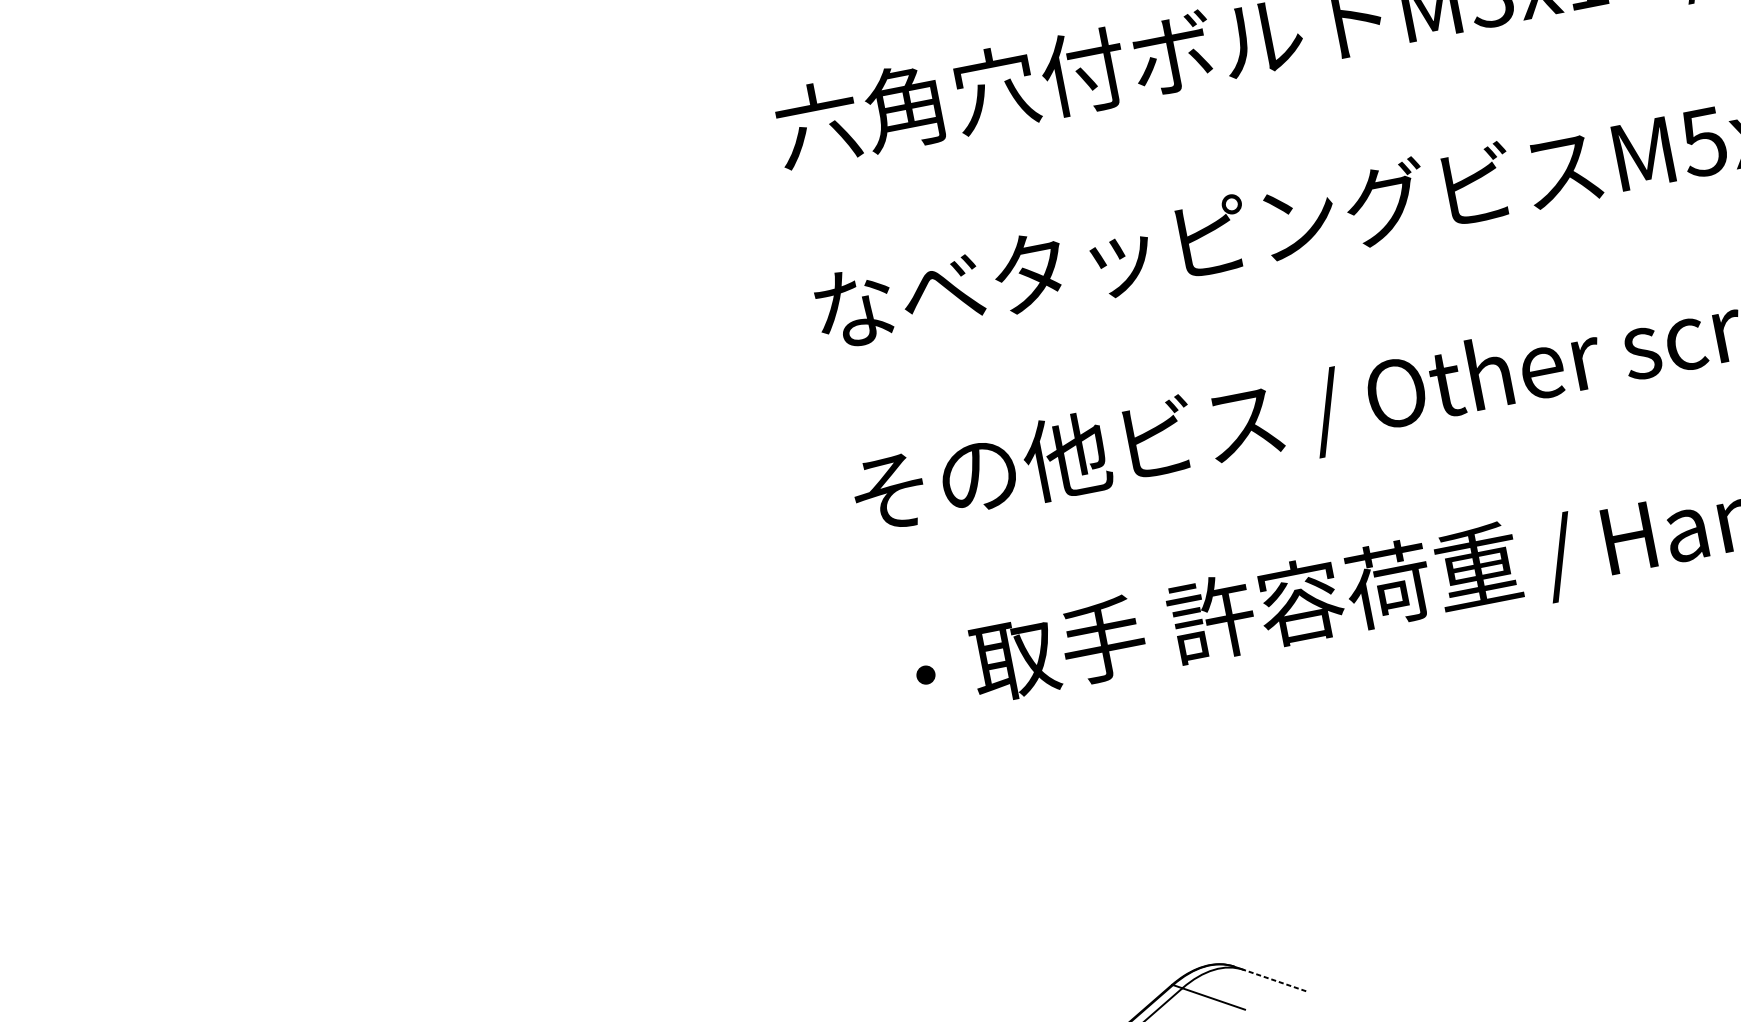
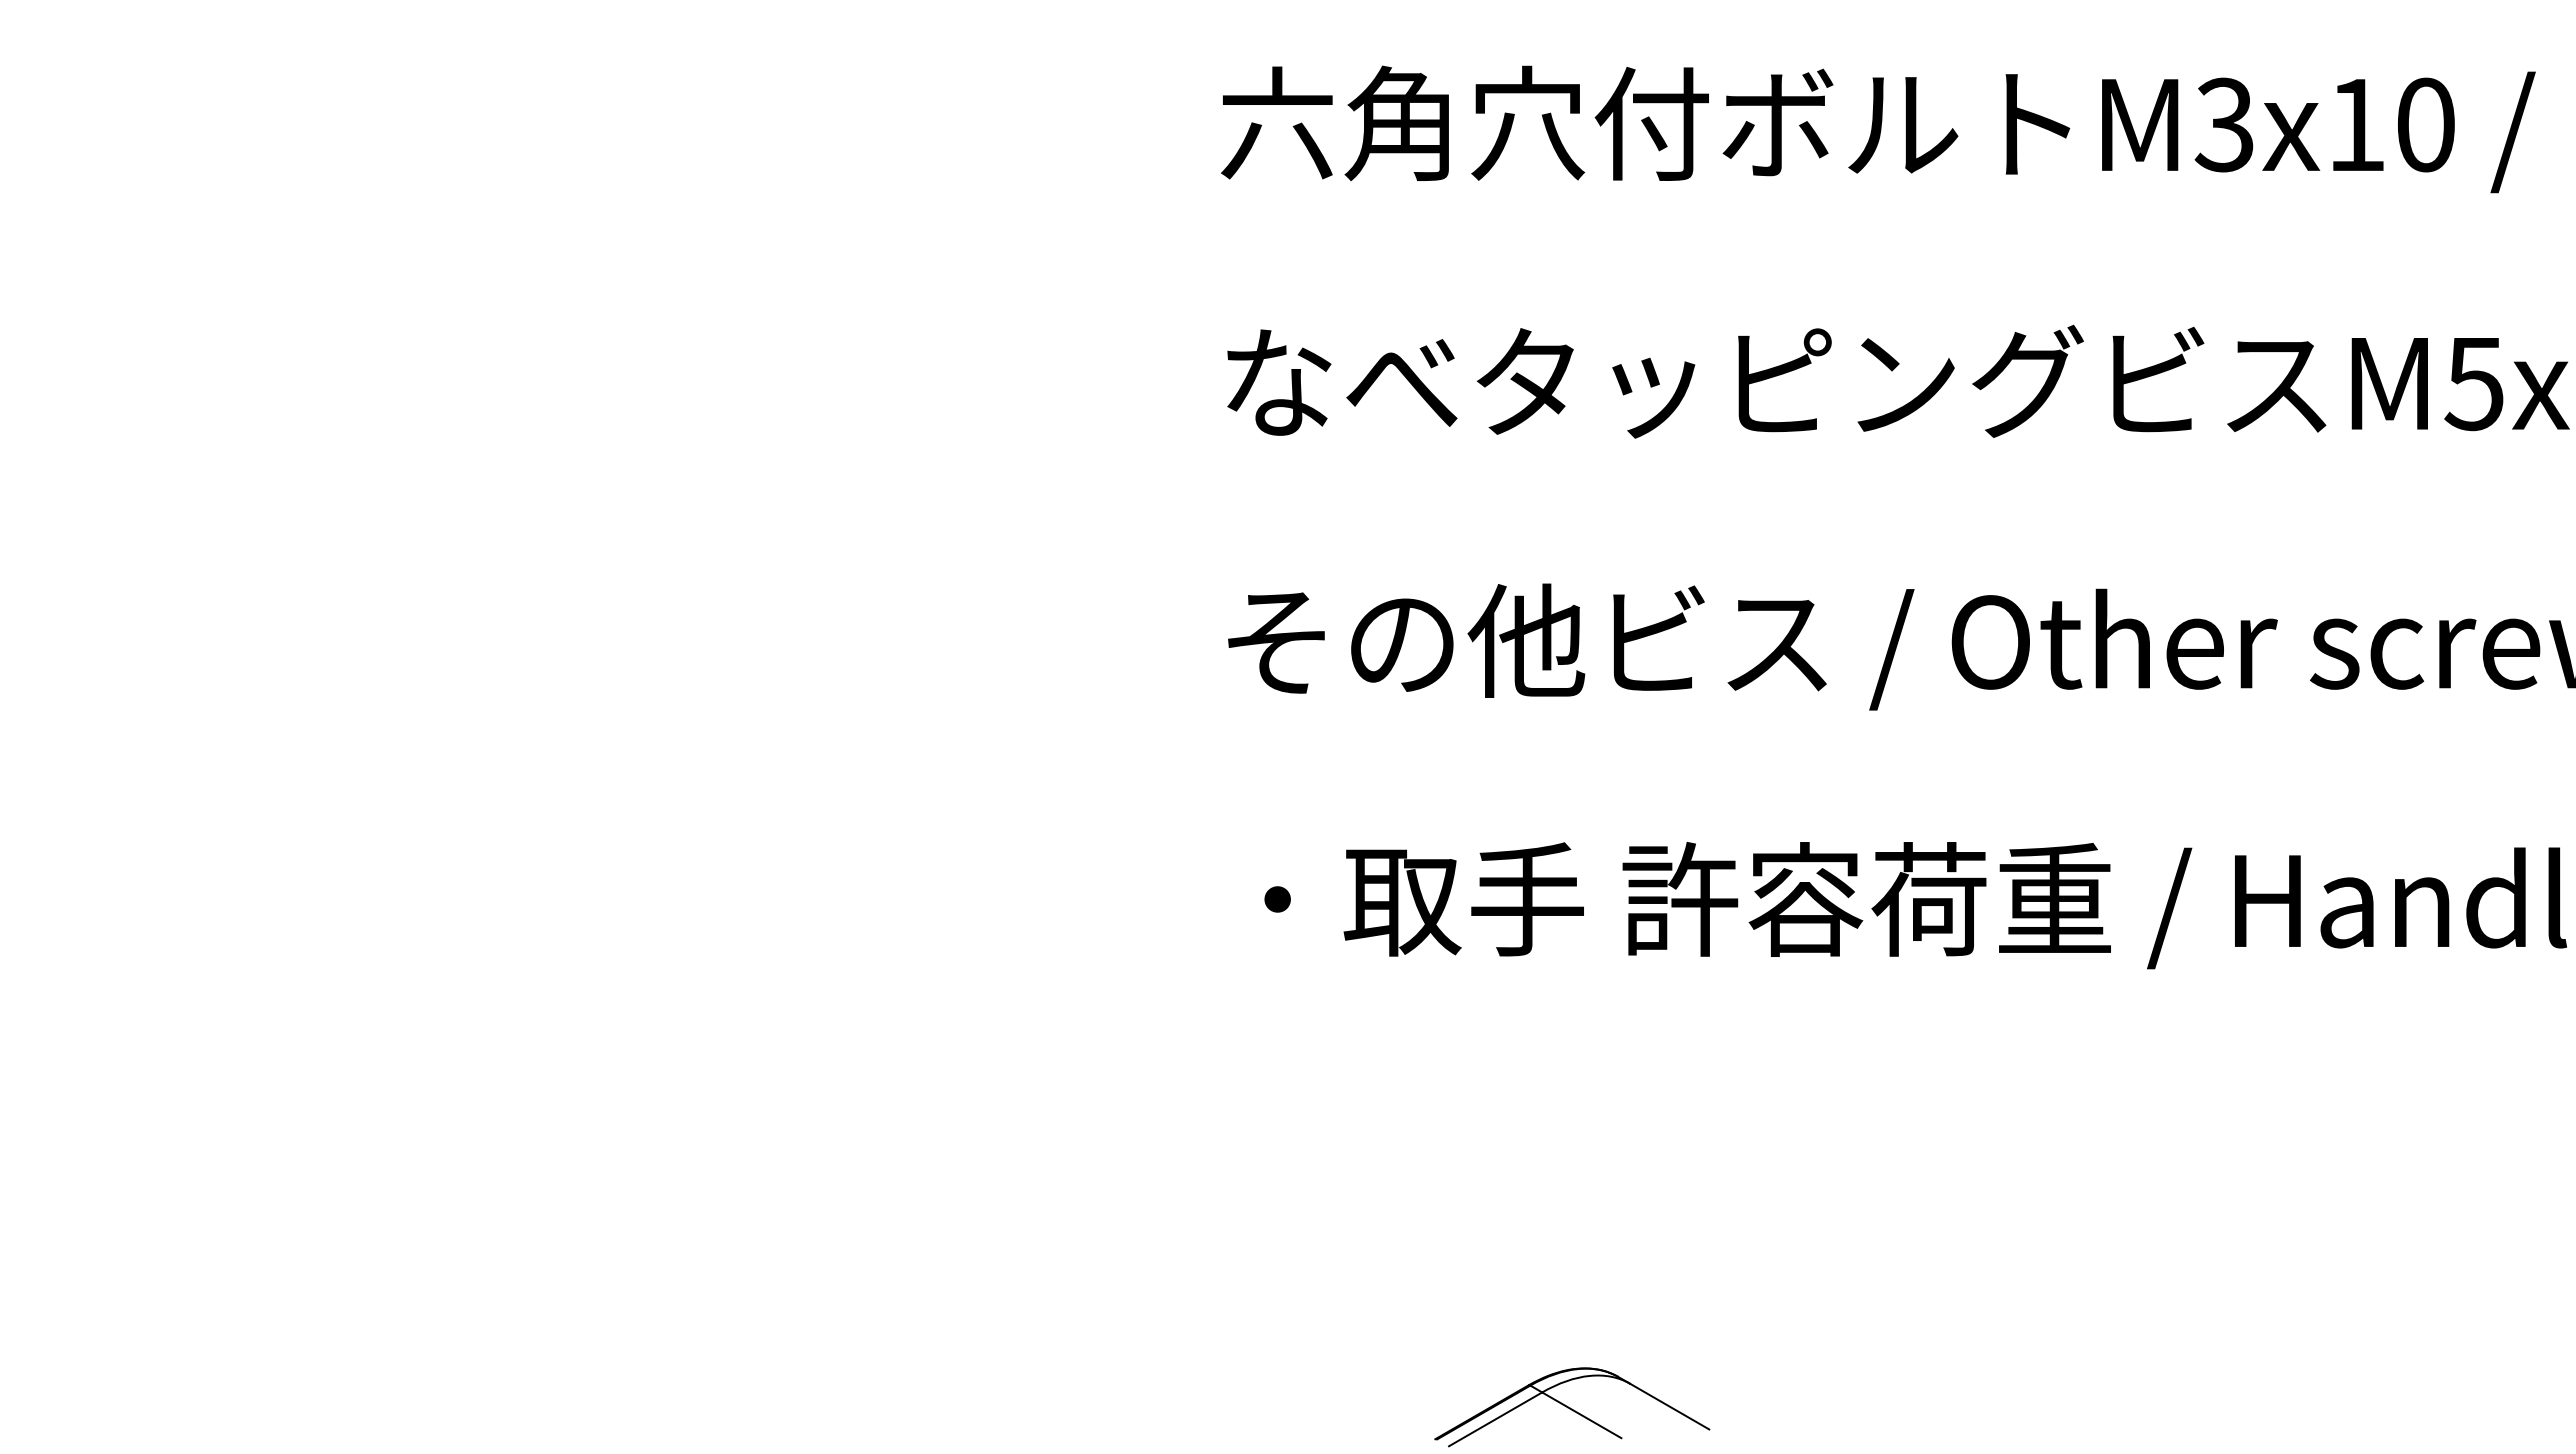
line: (1274, 980) -> (1669, 1406), dashed -> solid

